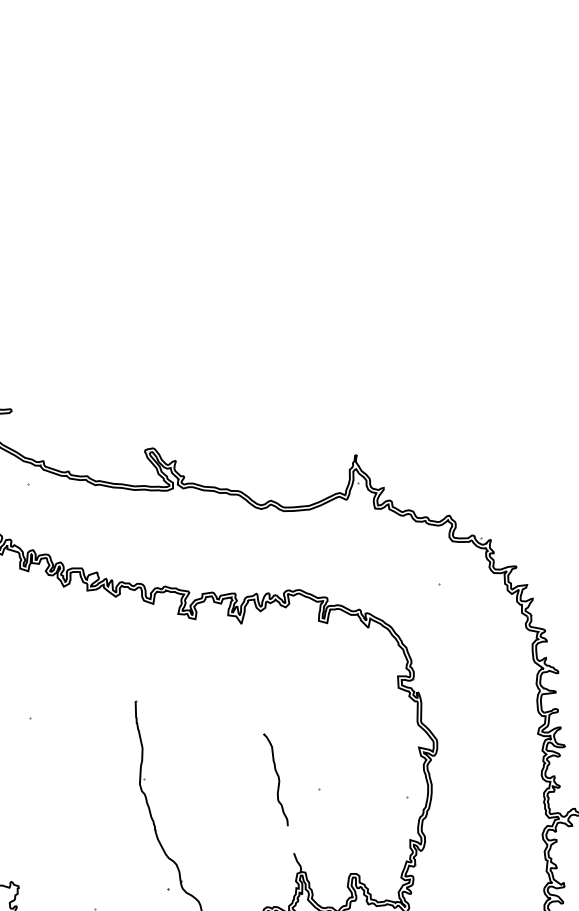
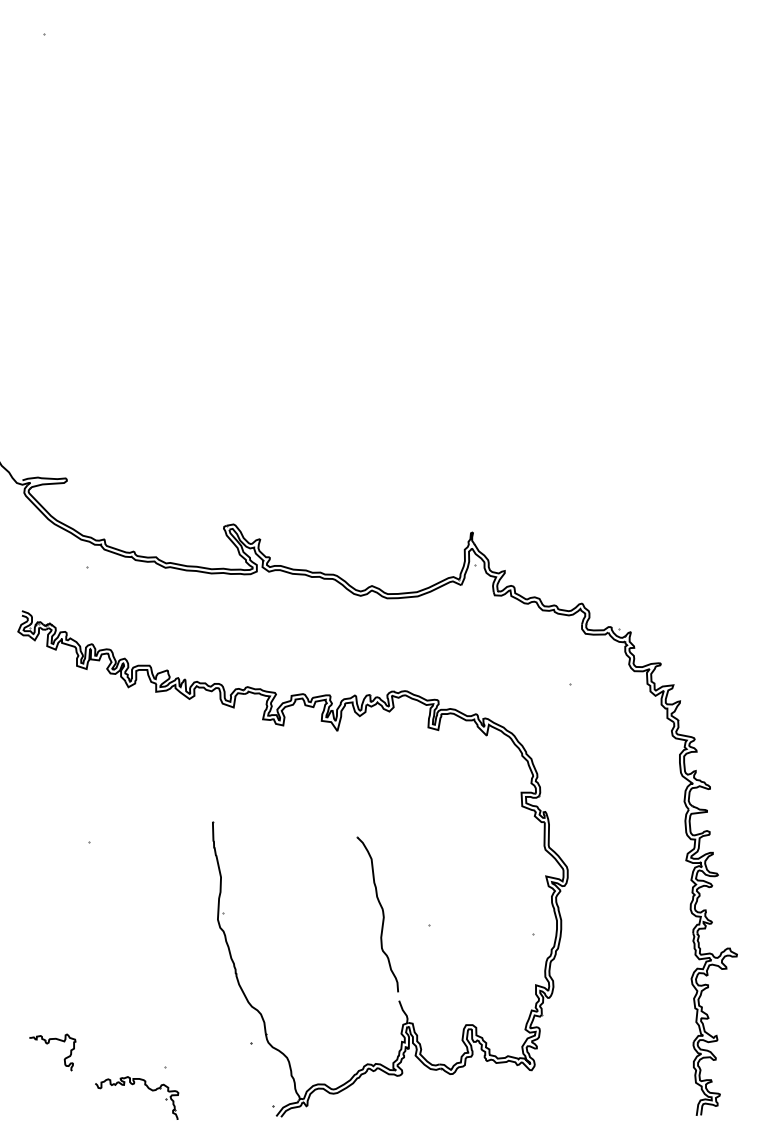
part: (275, 779) -> (377, 914), size x1.43

